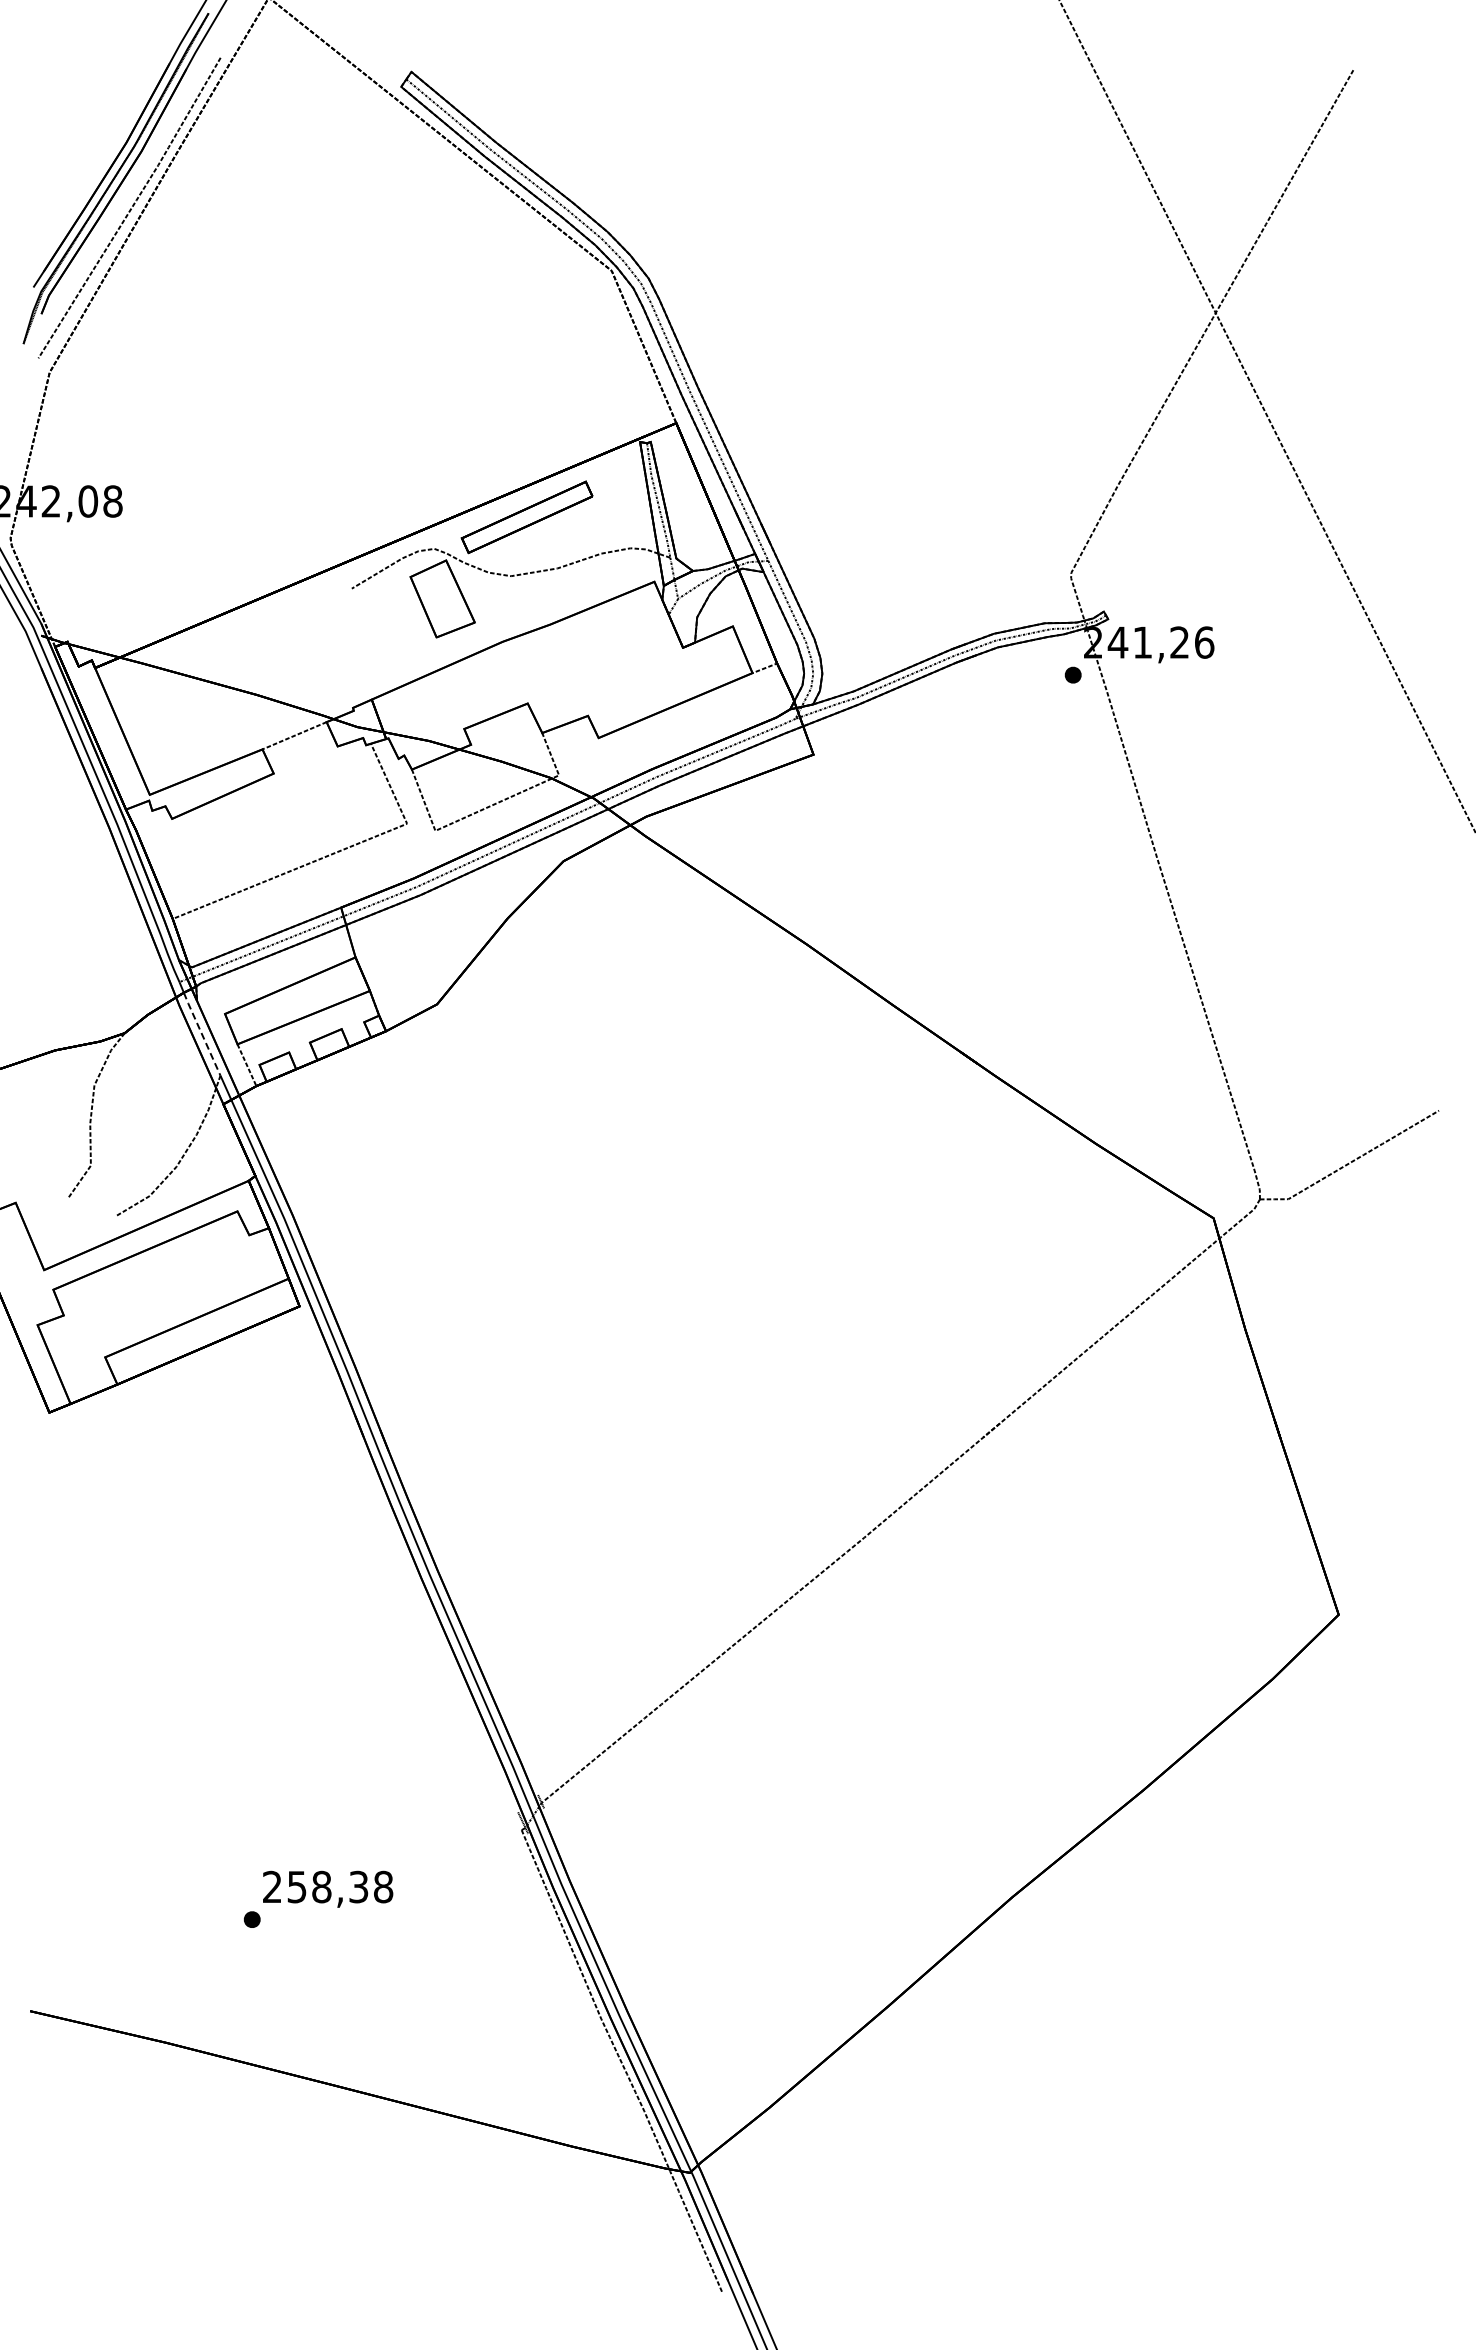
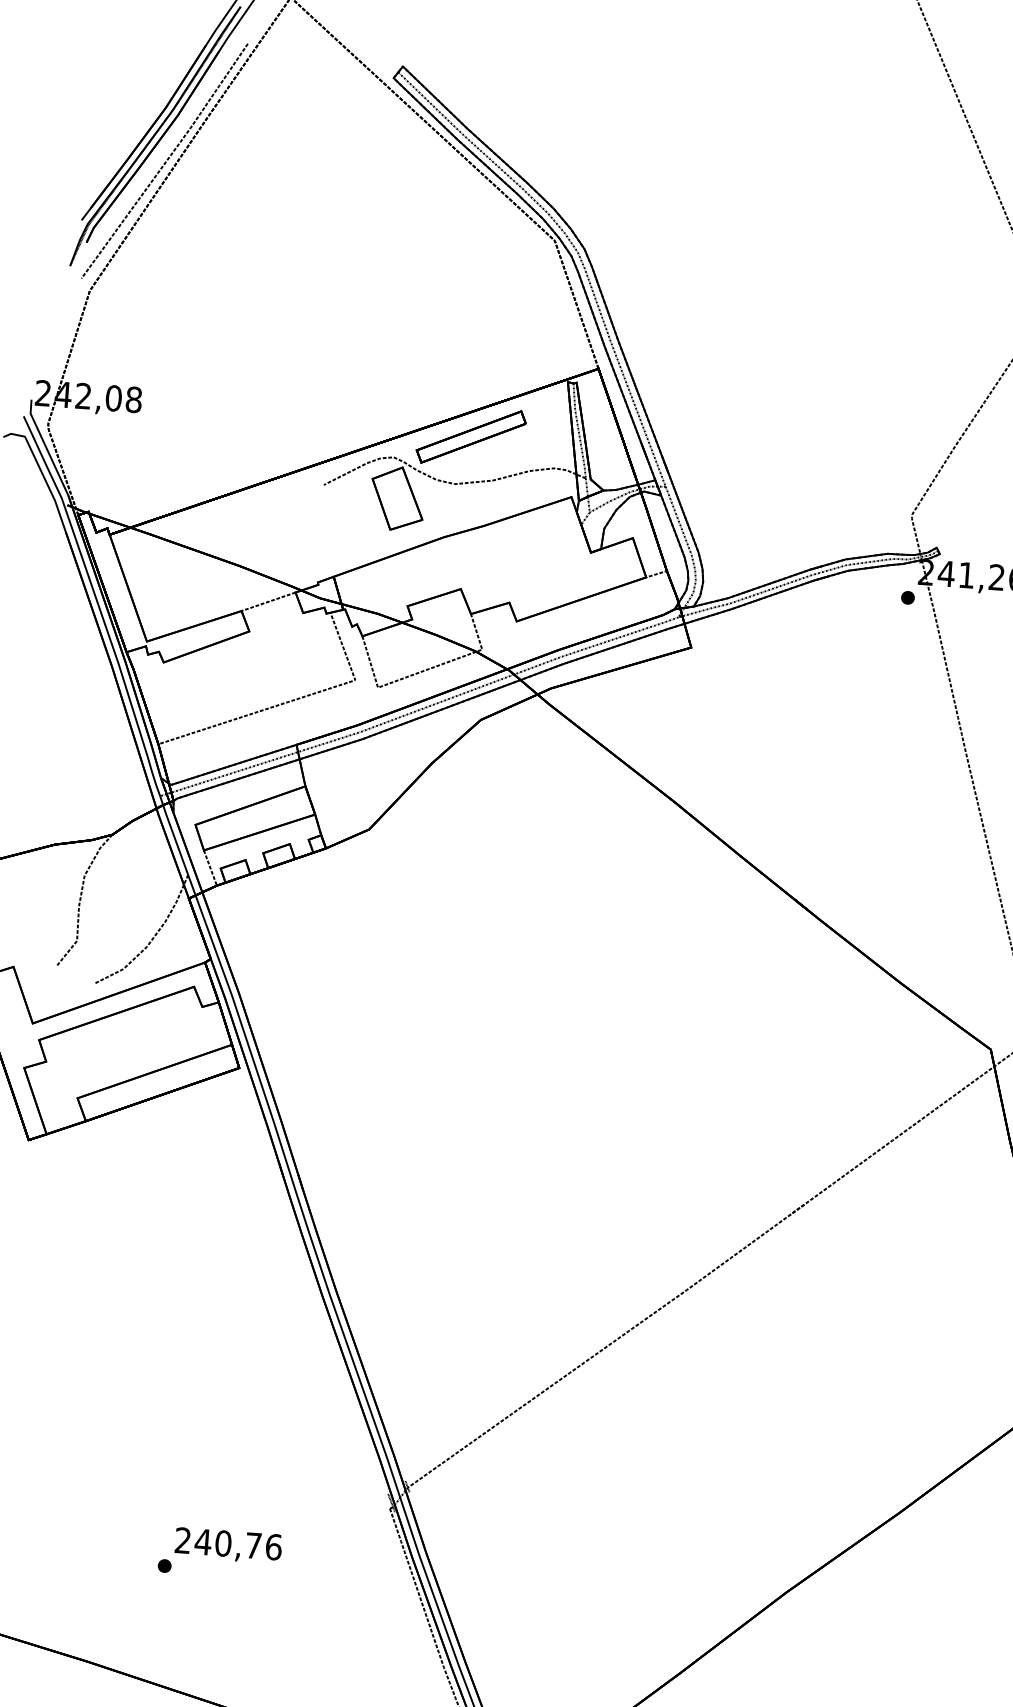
line: (201, 1034) -> (175, 840), dashed -> solid
text: (339, 1886) -> (237, 1544), 258,38 -> 240,76

